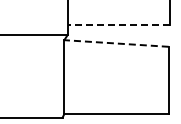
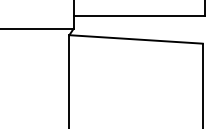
line: (118, 25) -> (138, 16), dashed -> solid
line: (116, 43) -> (136, 39), dashed -> solid

